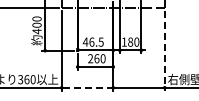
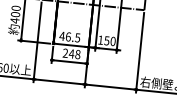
text: (130, 41) -> (106, 40), 180 -> 150
line: (164, 50) -> (139, 52), dashed -> solid
text: (99, 58) -> (74, 53), 260 -> 248
line: (87, 87) -> (59, 81), dashed -> solid

